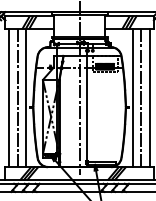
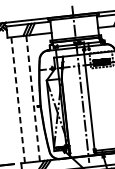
line: (17, 97) -> (25, 98), removed
line: (9, 98) -> (18, 100), solid -> dashed
line: (25, 98) -> (32, 99), solid -> dashed

